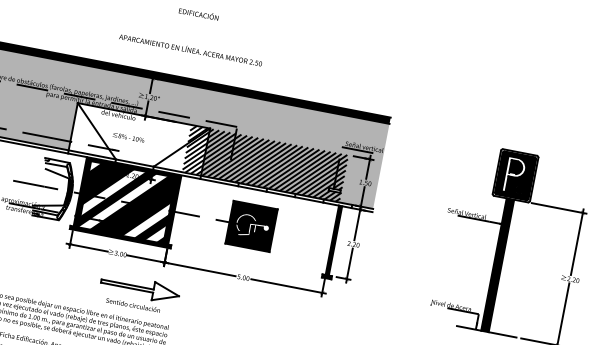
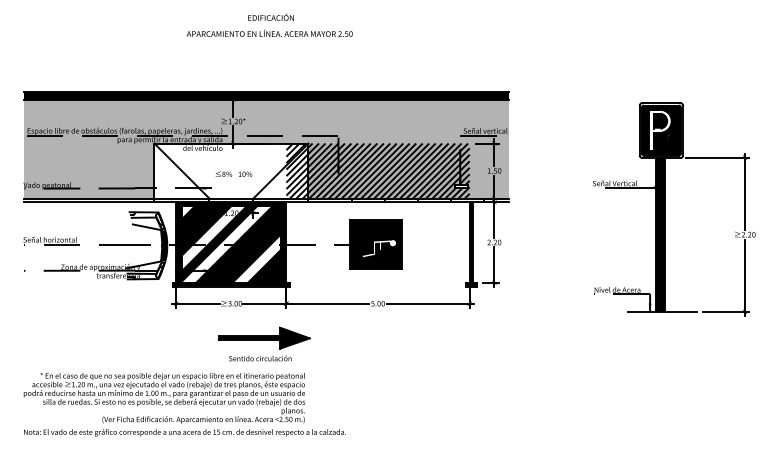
text: (190, 49) -> (269, 32), moved
text: (128, 136) -> (233, 173), moved
fill: (140, 287) -> (264, 337), added

